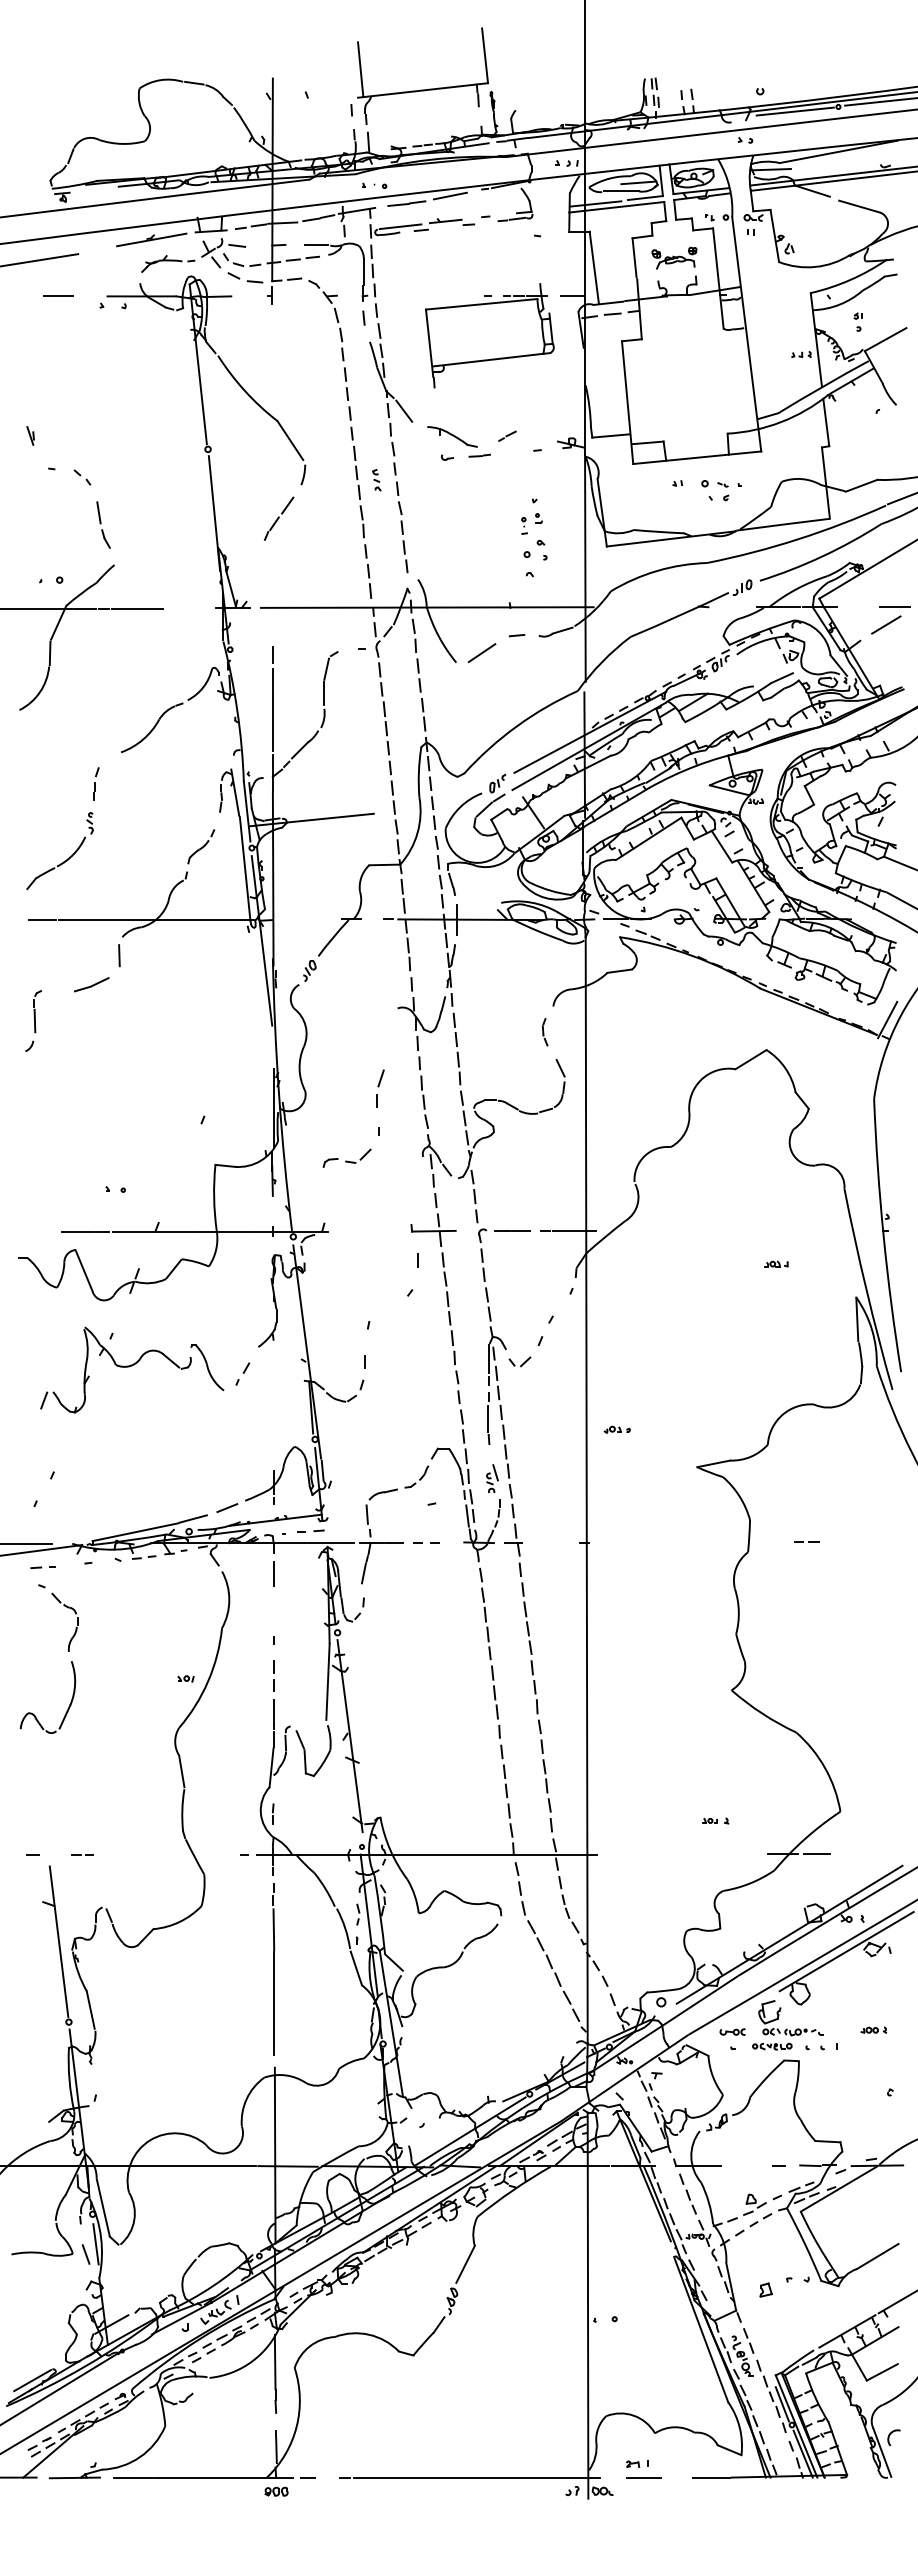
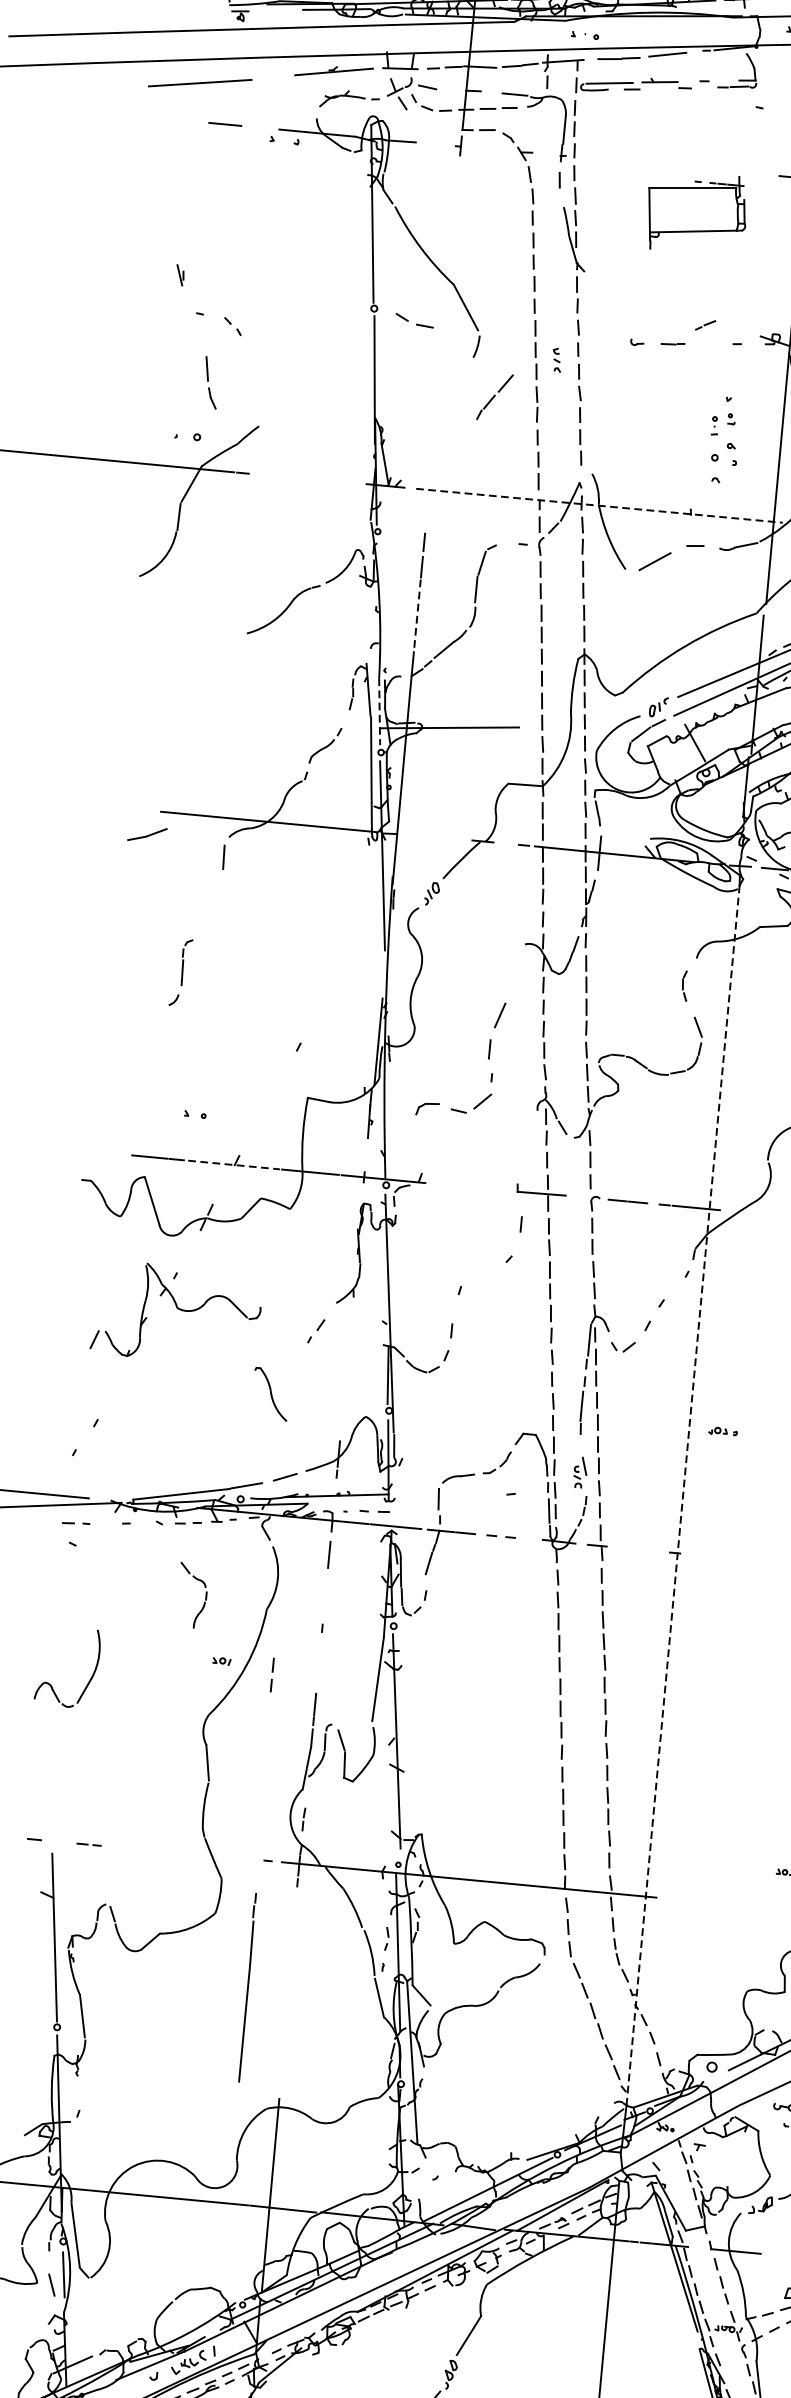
part: (245, 277) -> (414, 320), moved
part: (489, 335) -> (696, 212), size x0.7
line: (404, 410) -> (594, 286), removed
part: (452, 436) -> (645, 319), removed
part: (279, 518) -> (495, 396), moved
part: (103, 524) -> (211, 382), moved
line: (427, 607) -> (599, 505), solid -> dashed
line: (136, 608) -> (278, 476), removed
line: (272, 720) -> (417, 614), solid -> dashed
part: (96, 783) -> (216, 665), removed
line: (247, 811) -> (380, 711), solid -> dashed
part: (64, 860) -> (173, 746), removed
line: (42, 920) -> (142, 810), removed
part: (91, 984) -> (147, 834), moved
part: (33, 1020) -> (180, 972), moved
part: (380, 1088) -> (497, 1030), size x1.4
part: (346, 1157) -> (453, 1103), size x1.4
line: (154, 1231) -> (233, 1164), solid -> dashed
part: (207, 1367) -> (271, 1394), moved
line: (586, 1490) -> (682, 1495), solid -> dashed
part: (75, 1627) -> (203, 1602), moved
line: (273, 1673) -> (272, 1672), moved
part: (273, 1969) -> (247, 1987), moved

